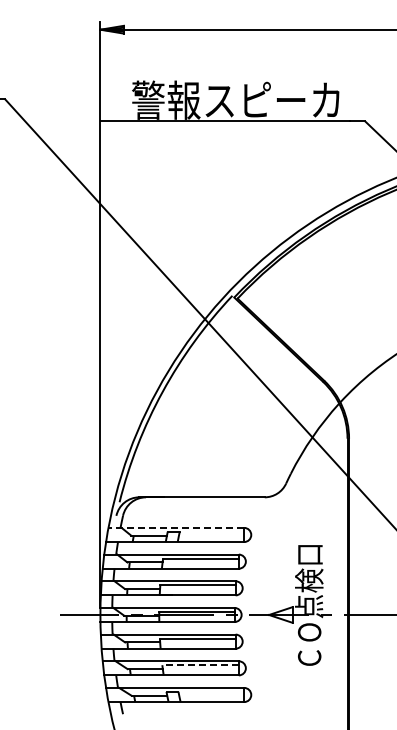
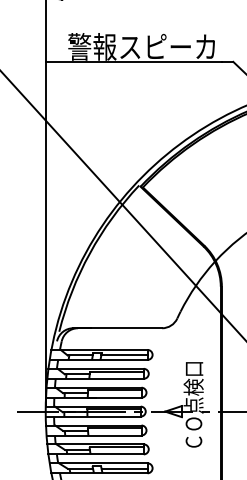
line: (176, 527) -> (99, 349), dashed -> solid
line: (211, 535) -> (124, 355), added
line: (200, 665) -> (116, 447), dashed -> solid
line: (211, 695) -> (124, 468), added

